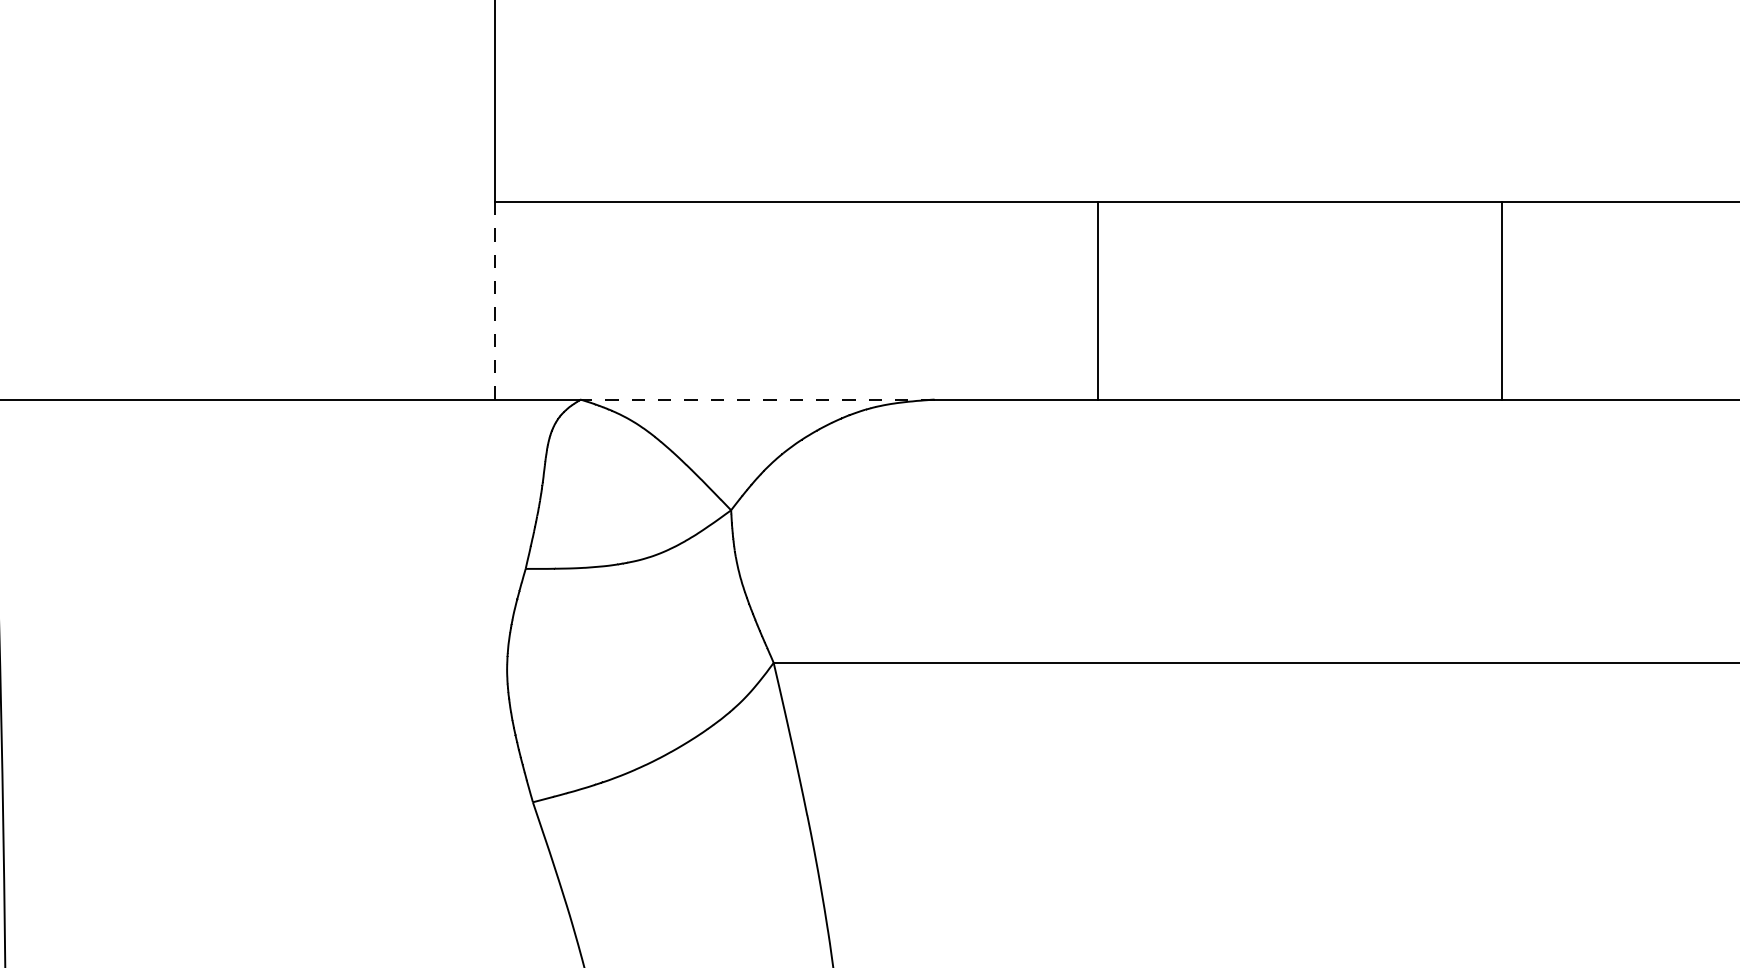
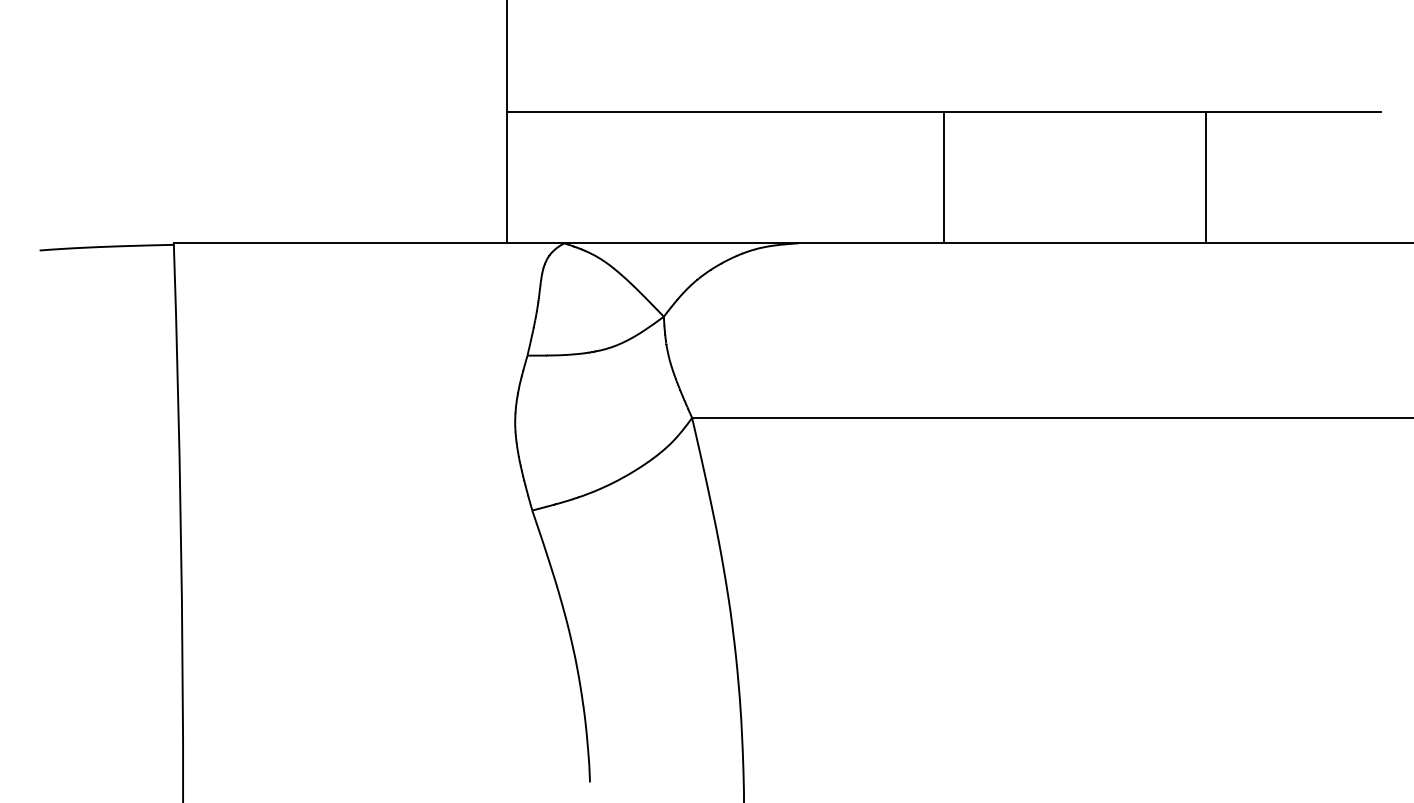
line: (495, 300) -> (507, 177), dashed -> solid
line: (1098, 300) -> (944, 177), moved
line: (1502, 300) -> (1206, 177), moved
line: (756, 399) -> (680, 243), dashed -> solid

